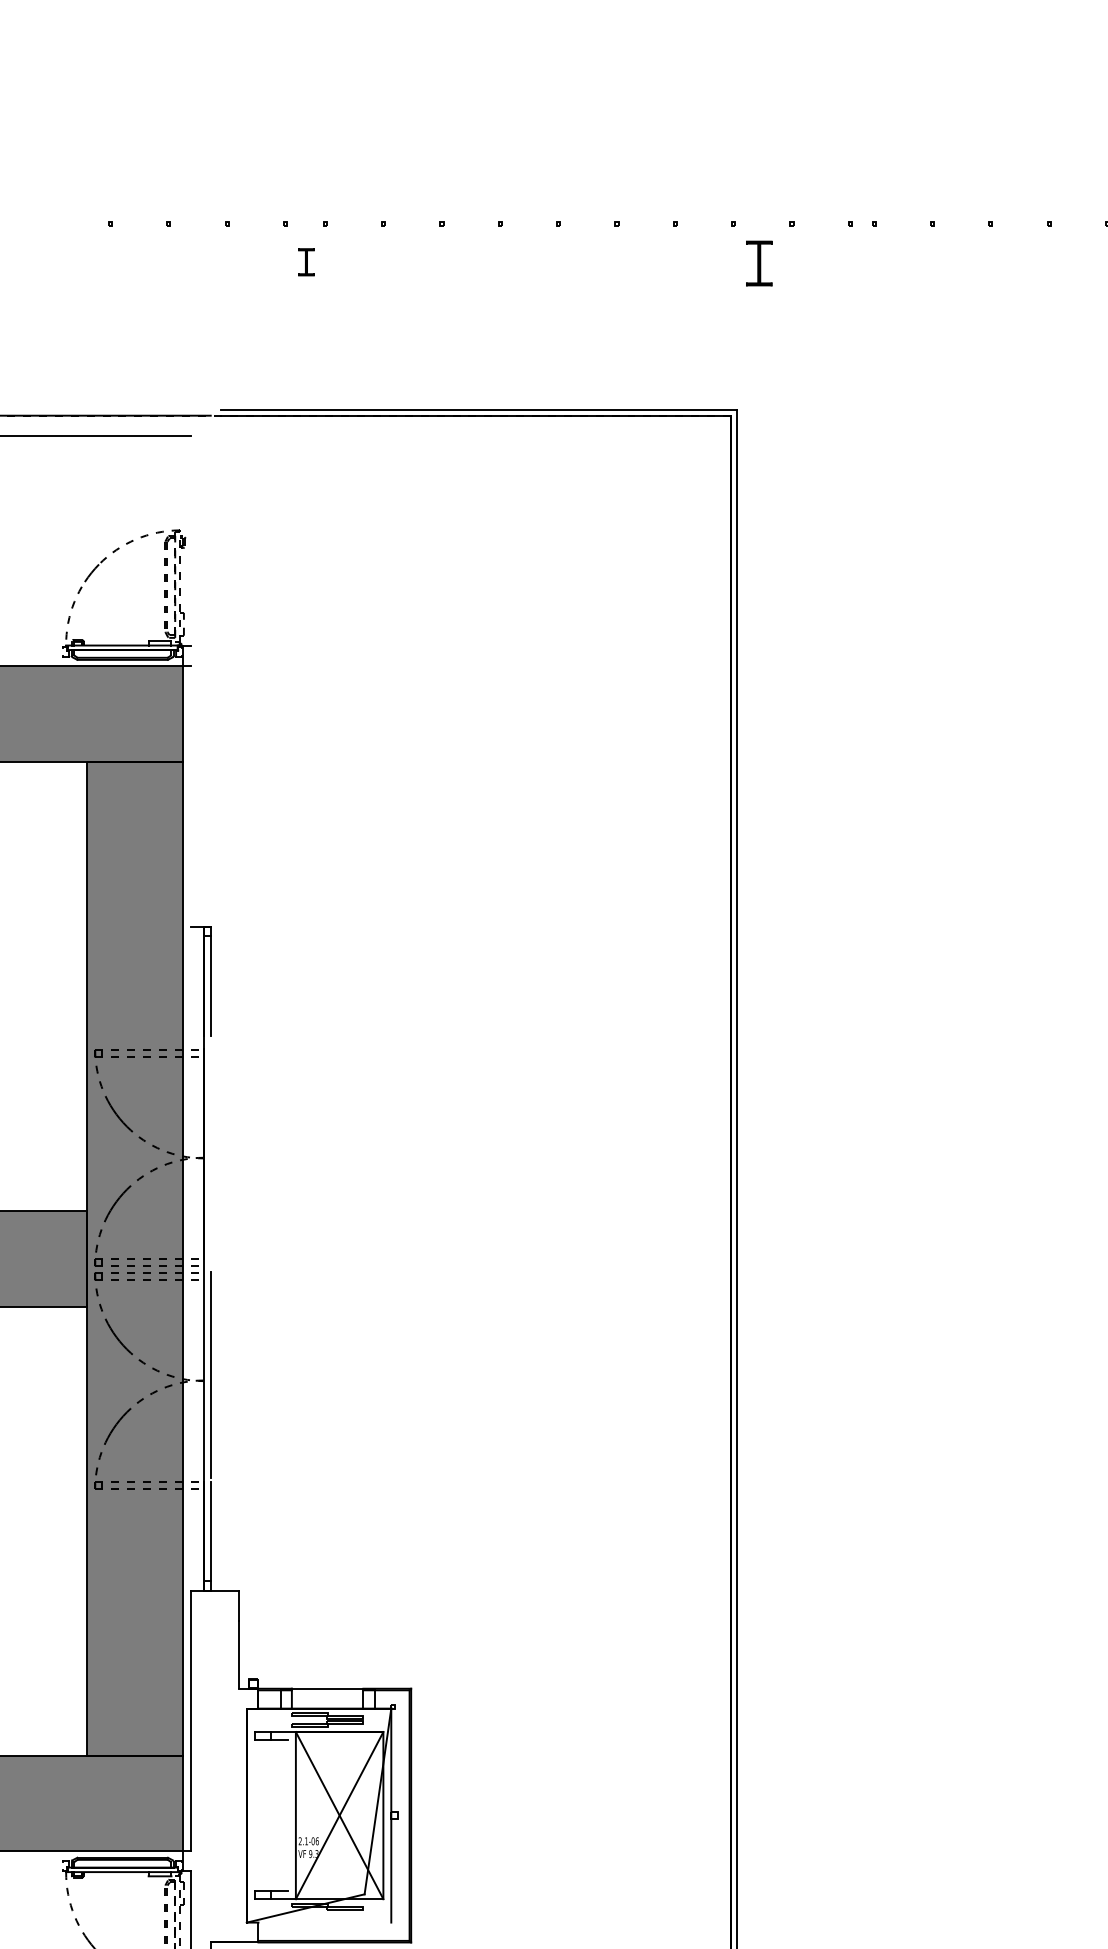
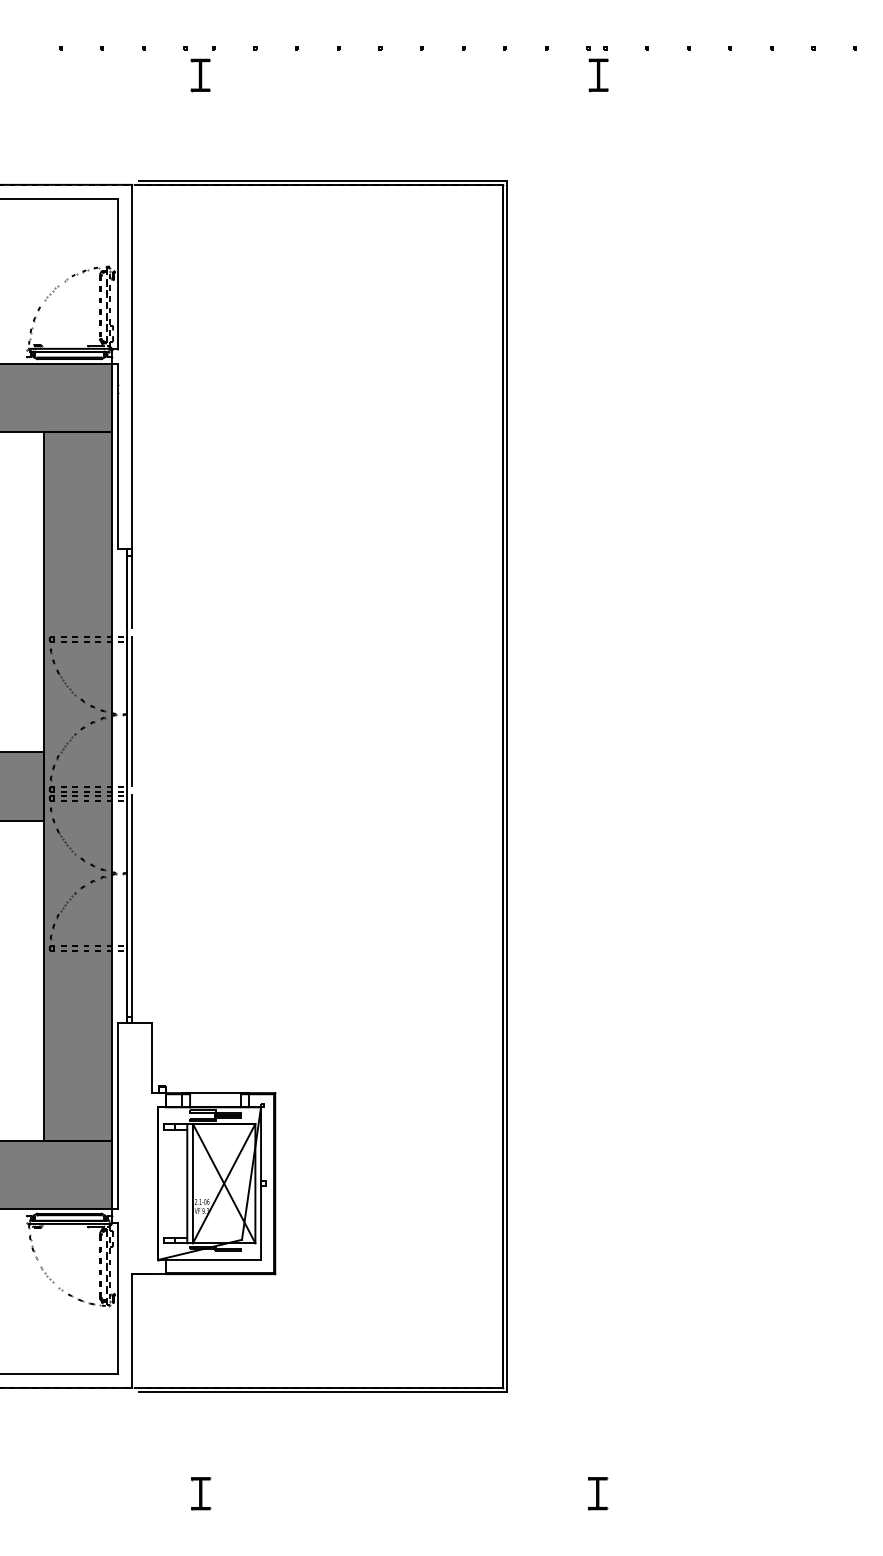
part: (306, 262) -> (200, 75), size x1.67
part: (759, 263) -> (598, 75), moved
line: (191, 541) -> (118, 274), added
line: (211, 670) -> (132, 366), added
line: (191, 796) -> (118, 456), added
line: (211, 1153) -> (132, 711), added
line: (288, 1815) -> (187, 1183), added
line: (324, 1921) -> (213, 1259), added

